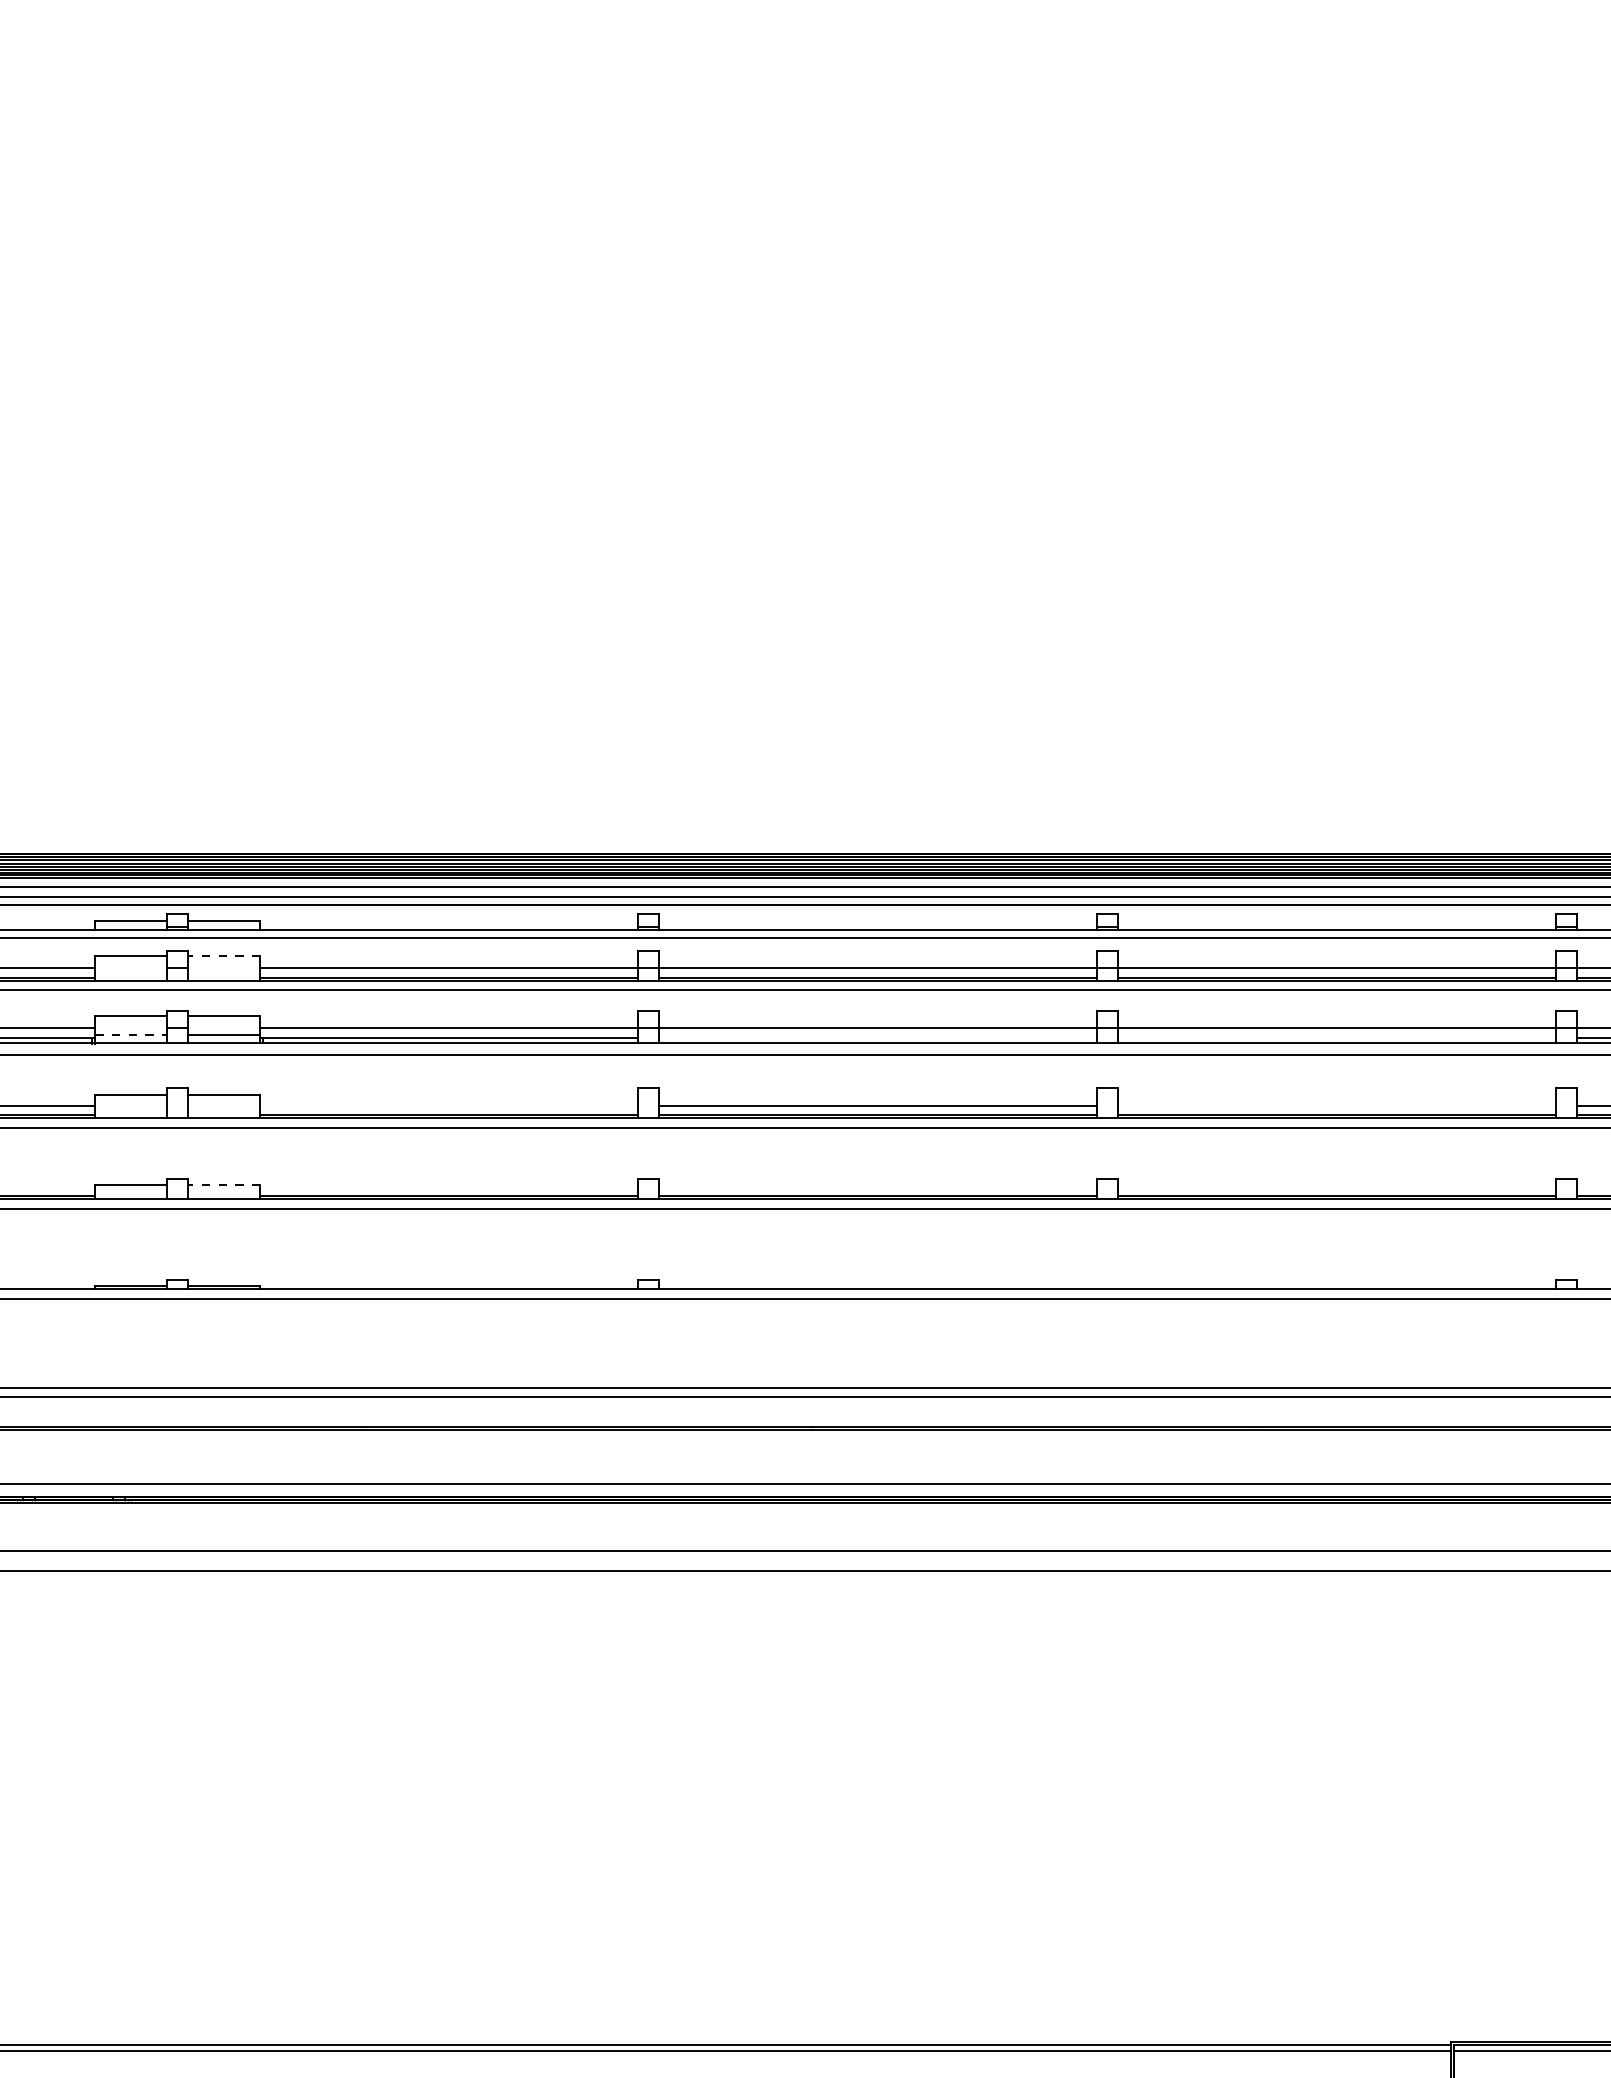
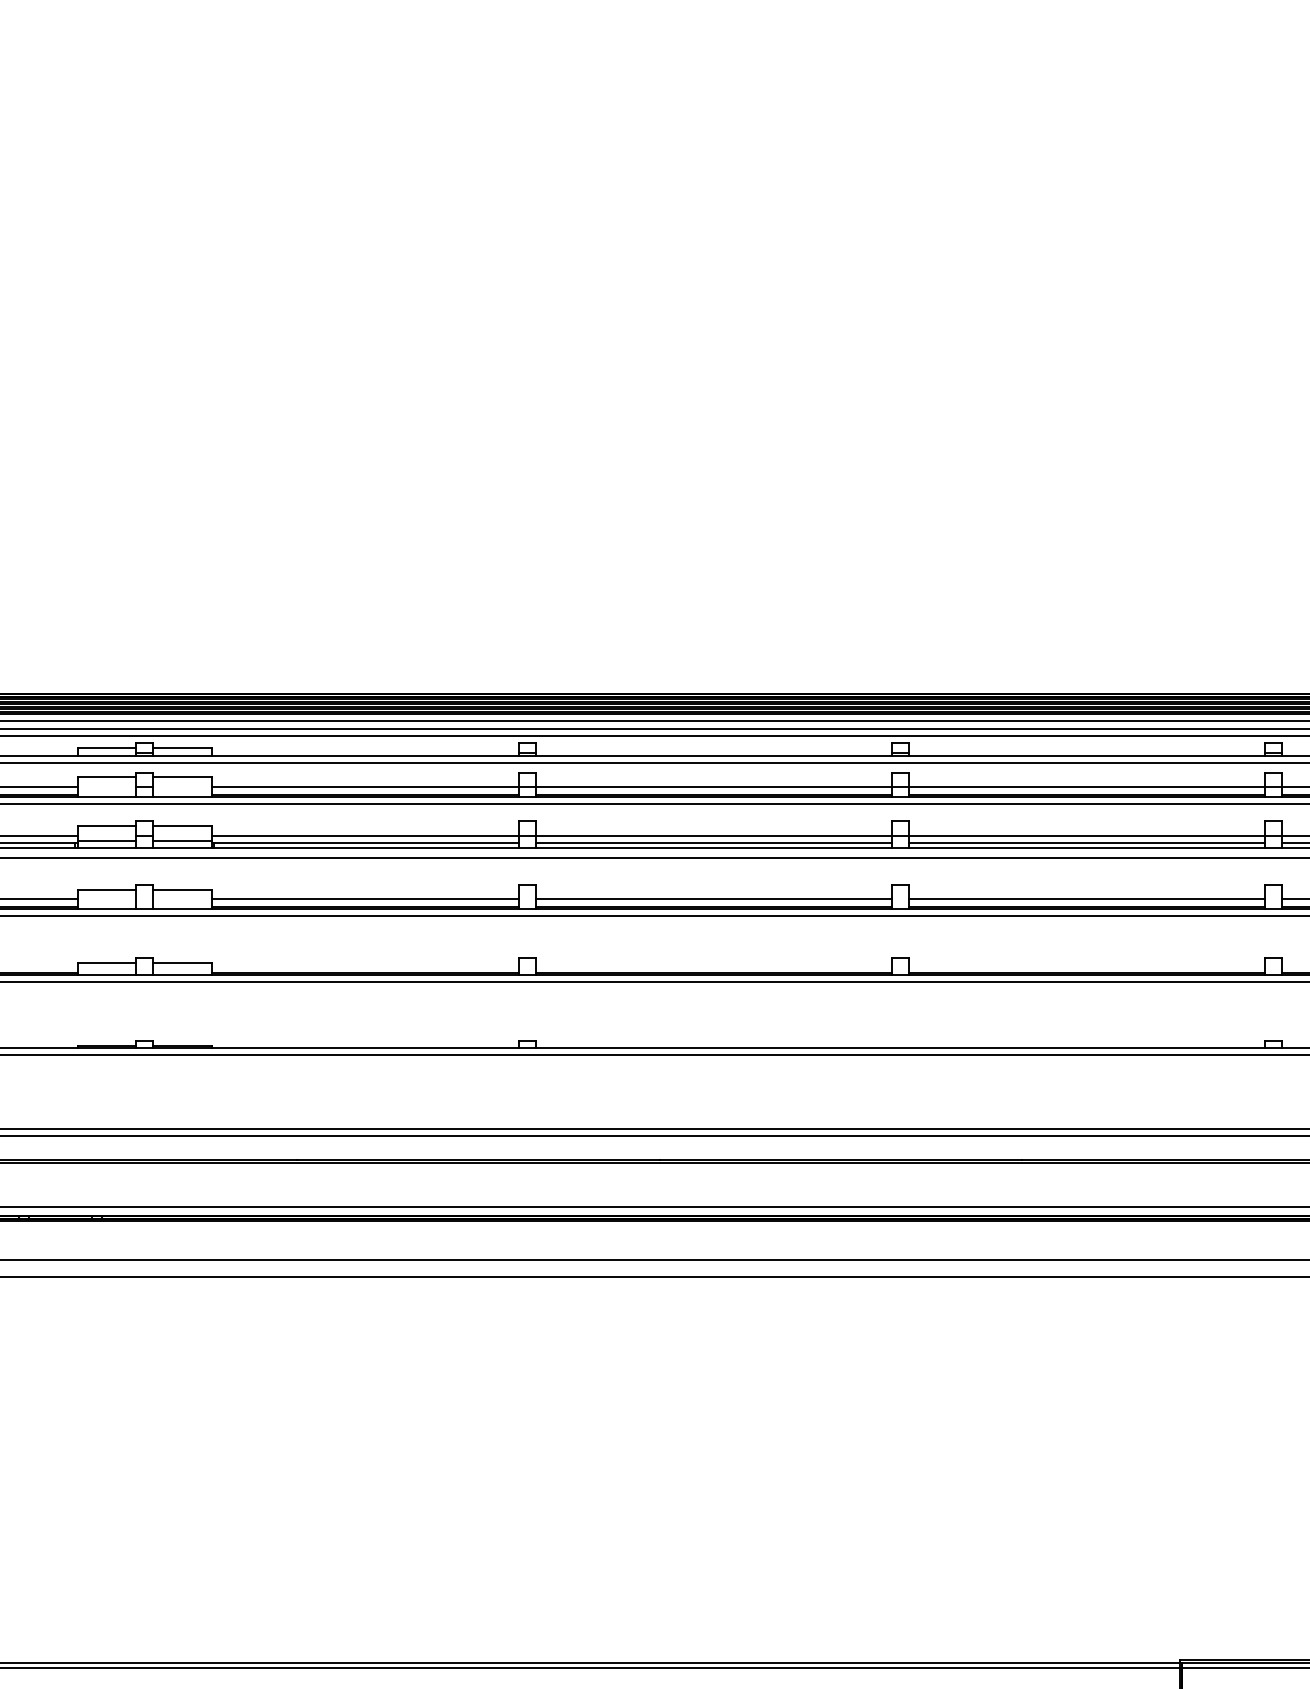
line: (223, 956) -> (181, 777), dashed -> solid
line: (131, 1034) -> (107, 840), dashed -> solid
line: (878, 1037) -> (714, 843), added
line: (1337, 1037) -> (1087, 843), added
line: (449, 1106) -> (365, 899), added
line: (1337, 1106) -> (1087, 899), added
line: (223, 1184) -> (181, 962), dashed -> solid

